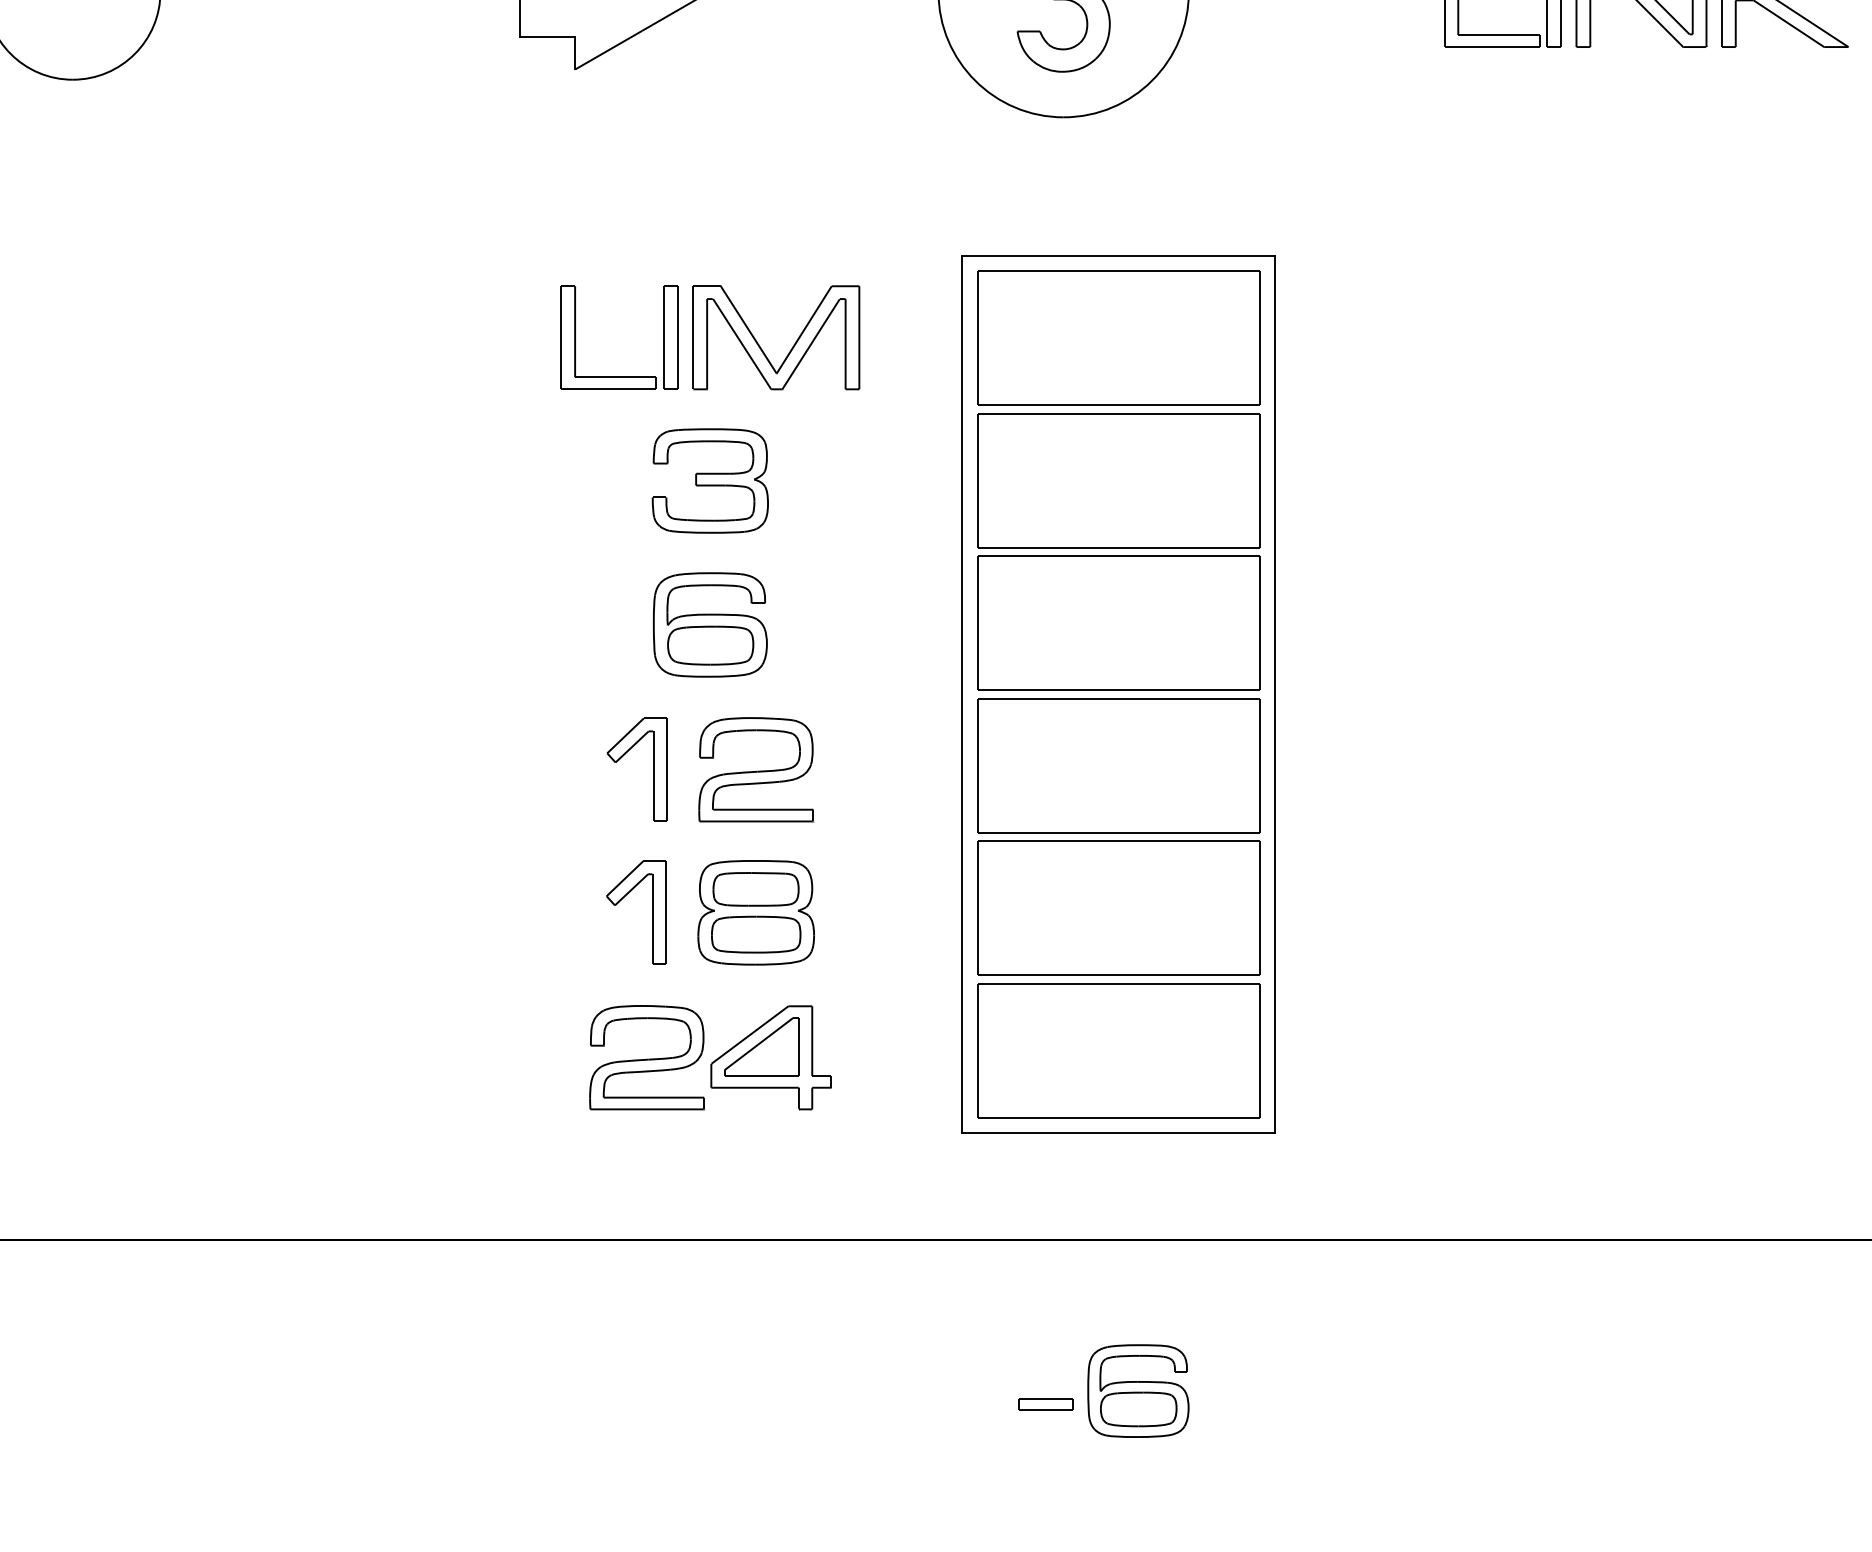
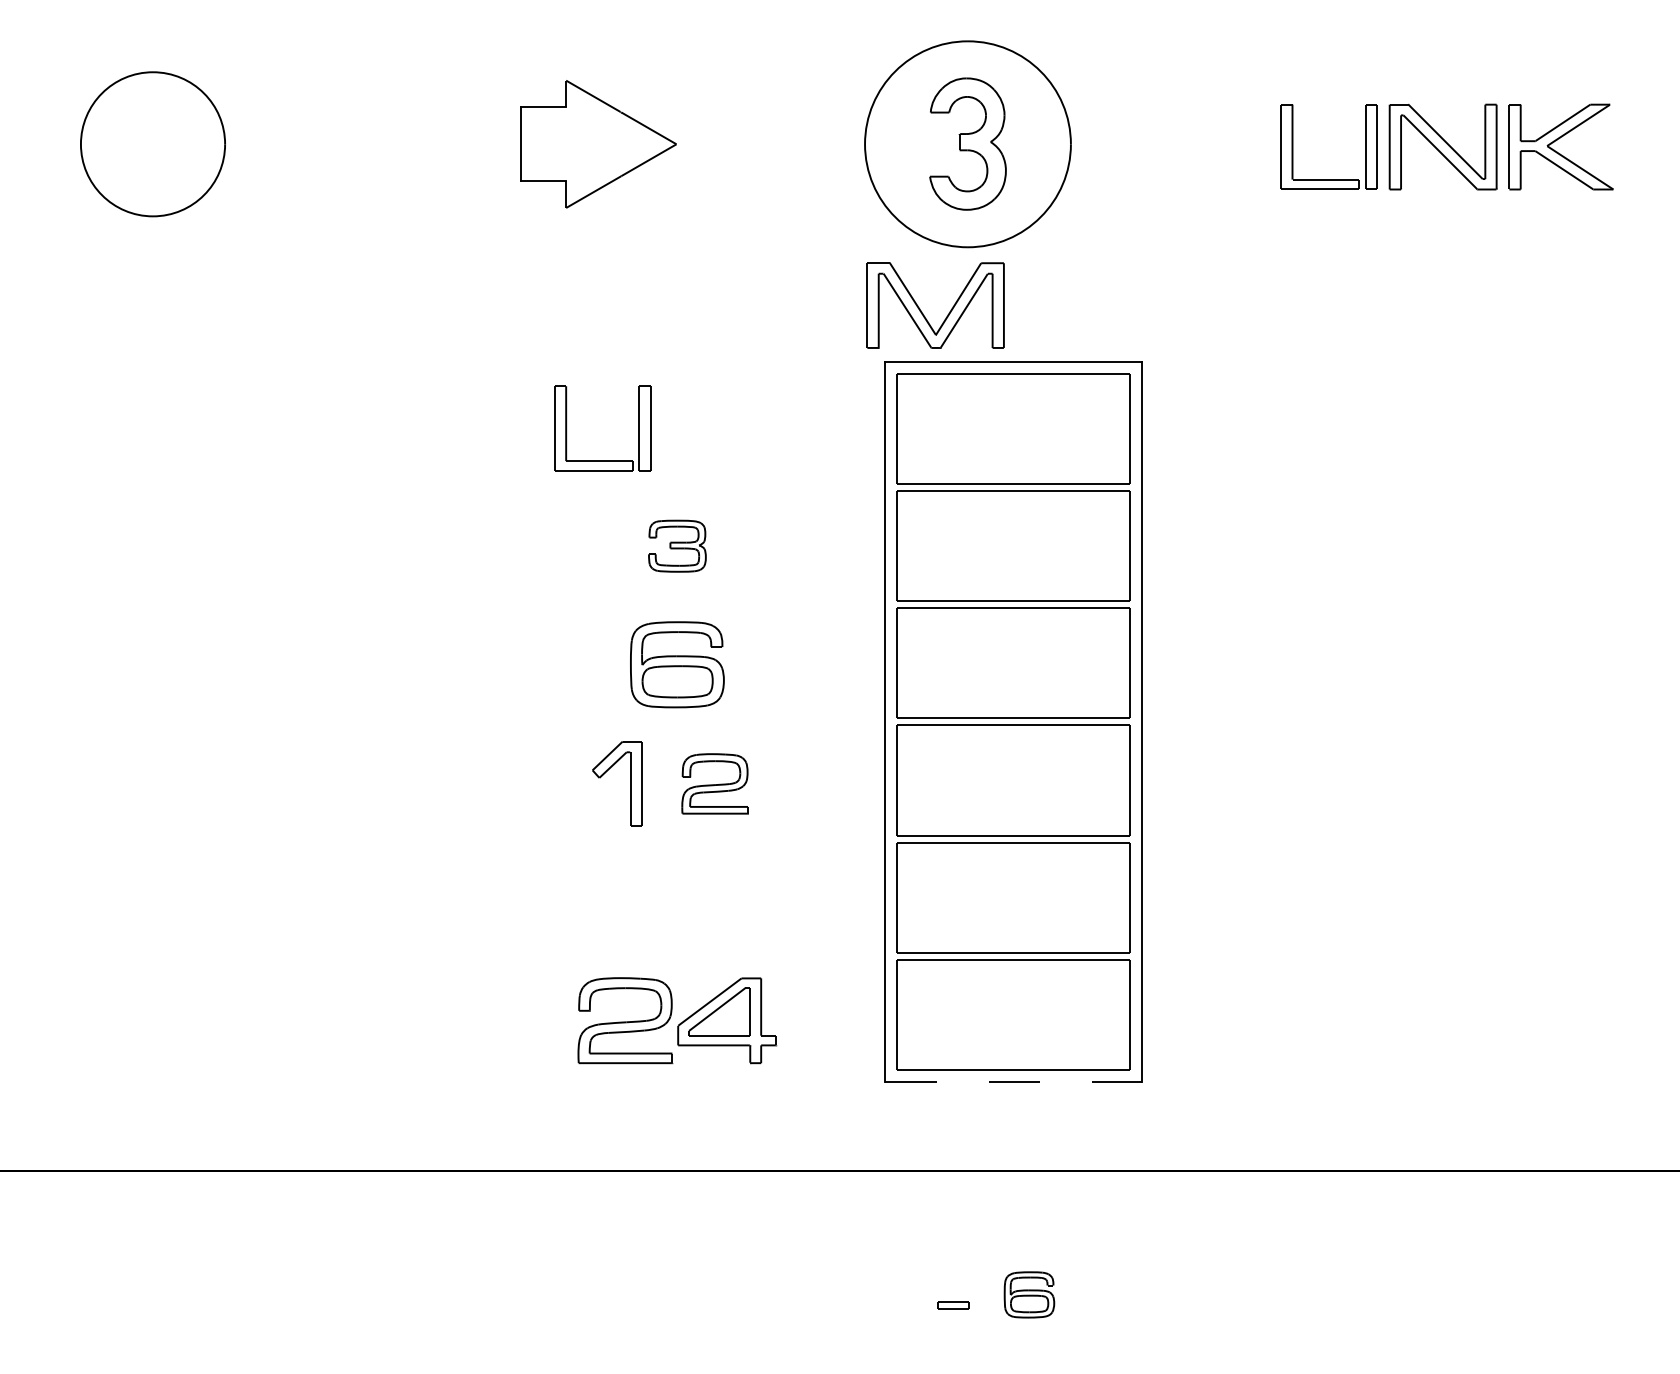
part: (761, 347) -> (923, 313), moved
part: (710, 479) -> (677, 545), size x0.6
part: (755, 769) -> (714, 783), size x0.7
part: (652, 912) -> (629, 901), removed
part: (755, 912) -> (714, 901), removed
line: (1119, 1132) -> (1013, 1082), solid -> dashed
part: (1138, 1390) -> (1029, 1294), size x0.6
part: (1046, 1404) -> (953, 1305), size x0.7

